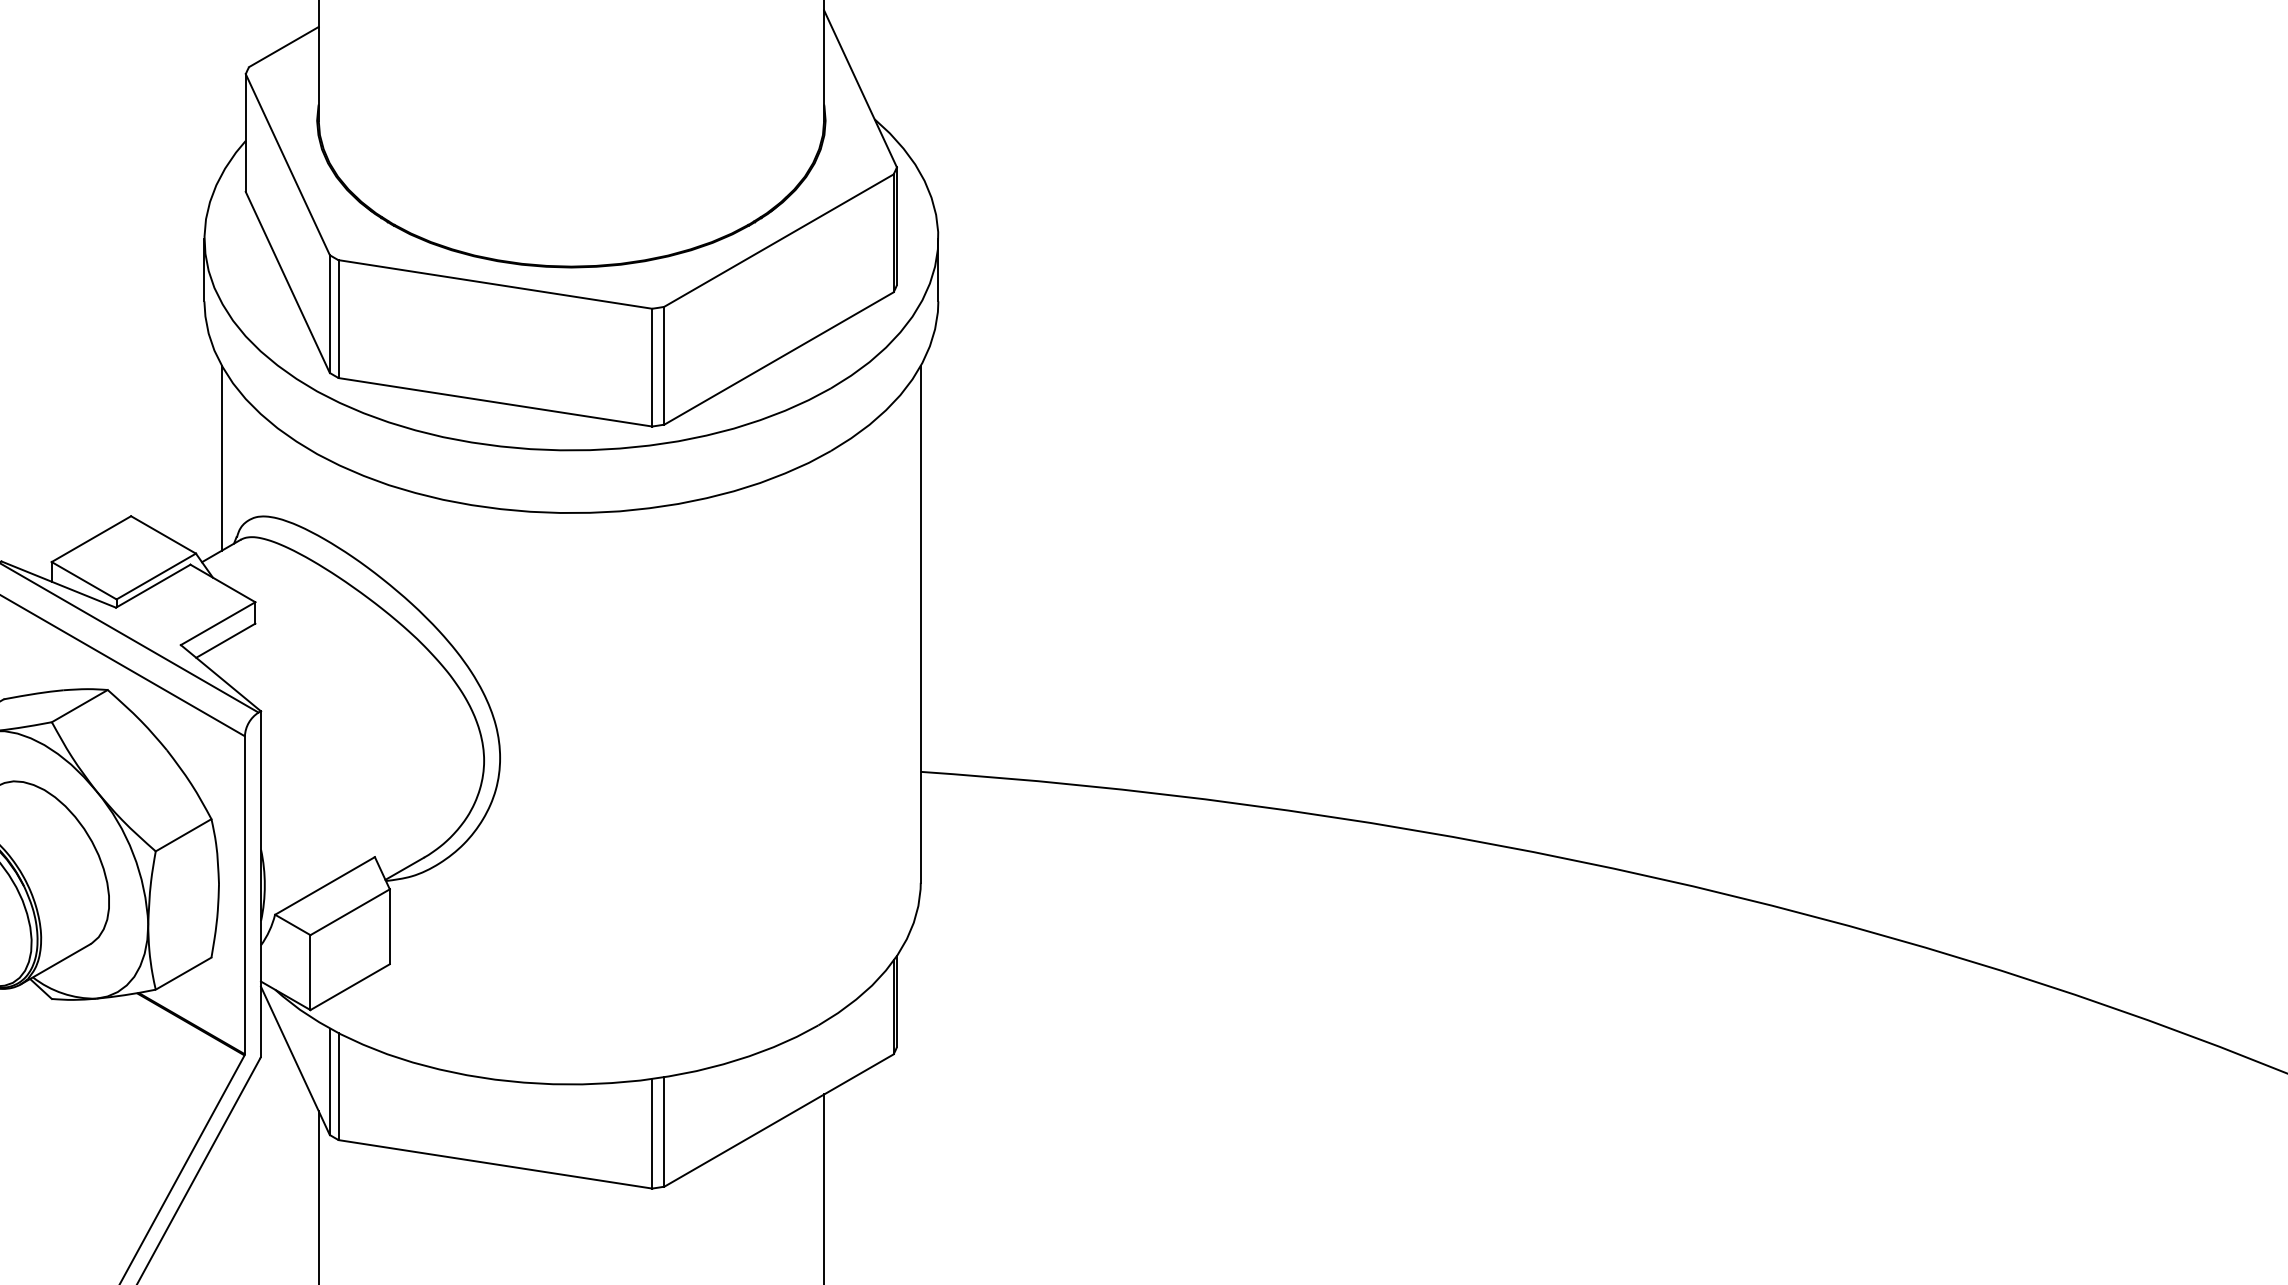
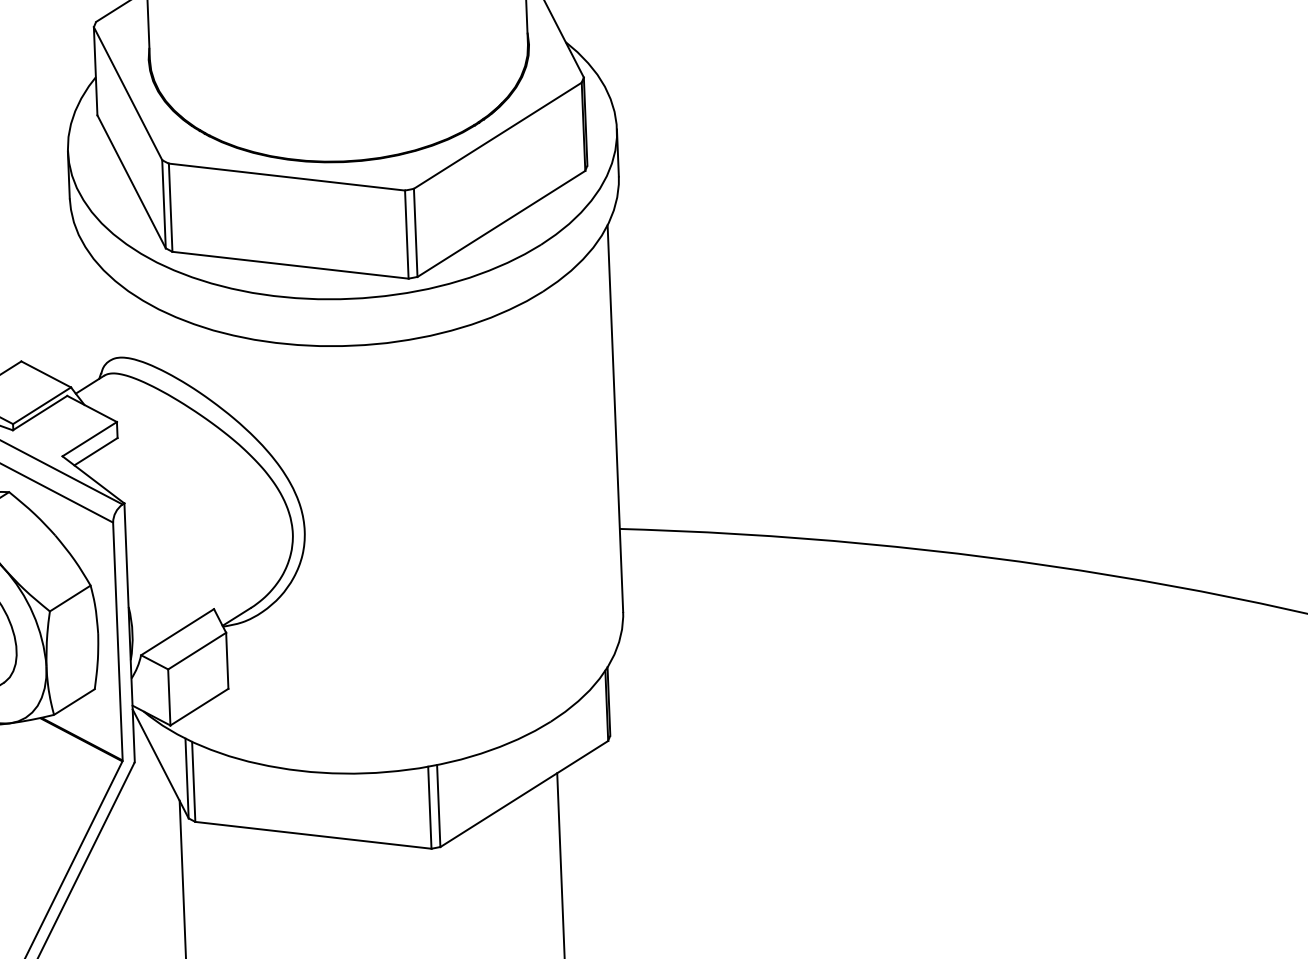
line: (222, 458) -> (88, 315), removed

